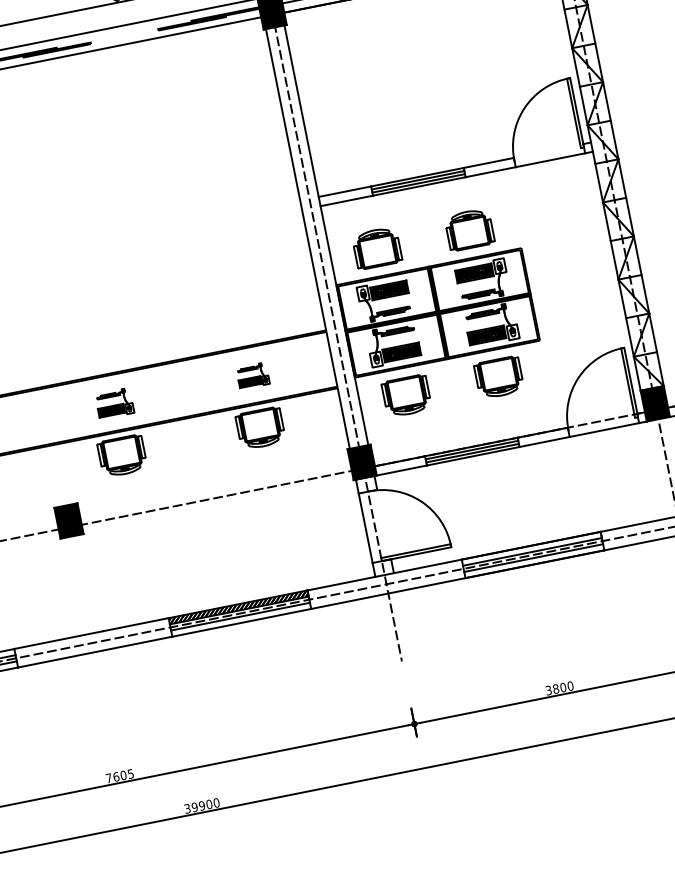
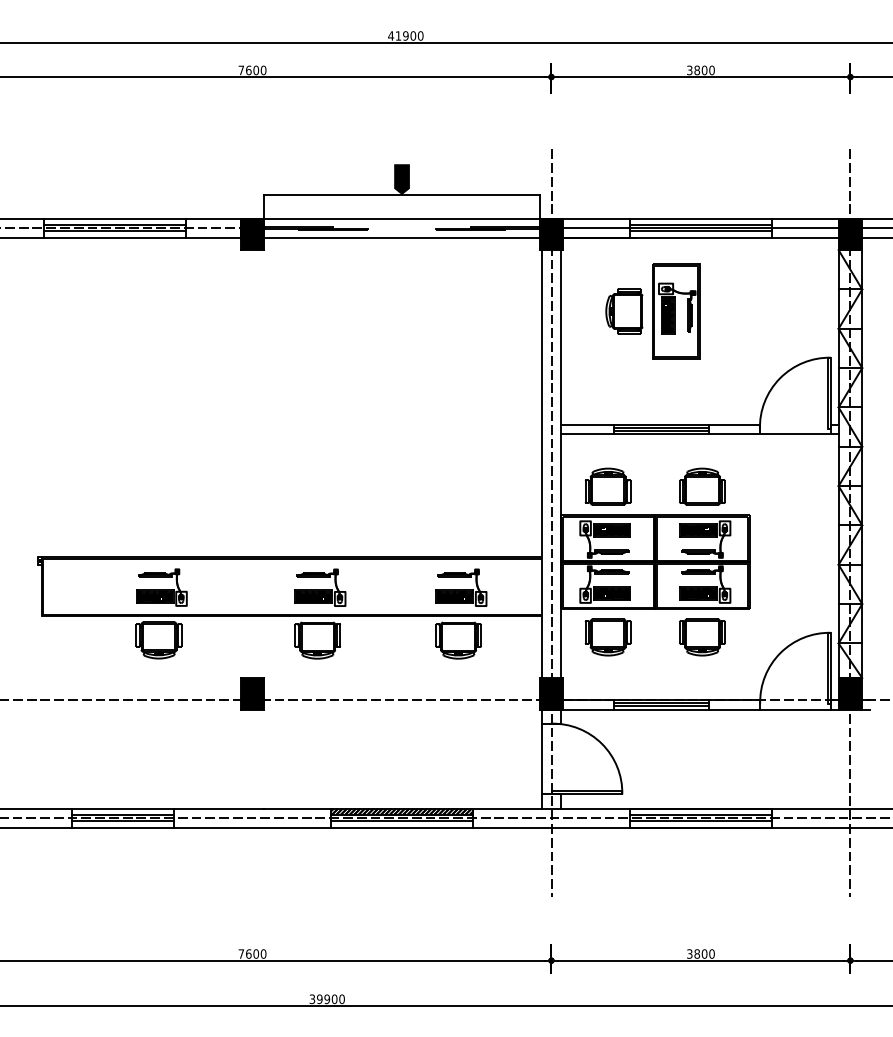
part: (386, 67) -> (652, 311), added
part: (253, 375) -> (461, 587), size x1.67
part: (114, 403) -> (320, 587), size x1.43
text: (130, 773) -> (263, 953), 7605 -> 7600

